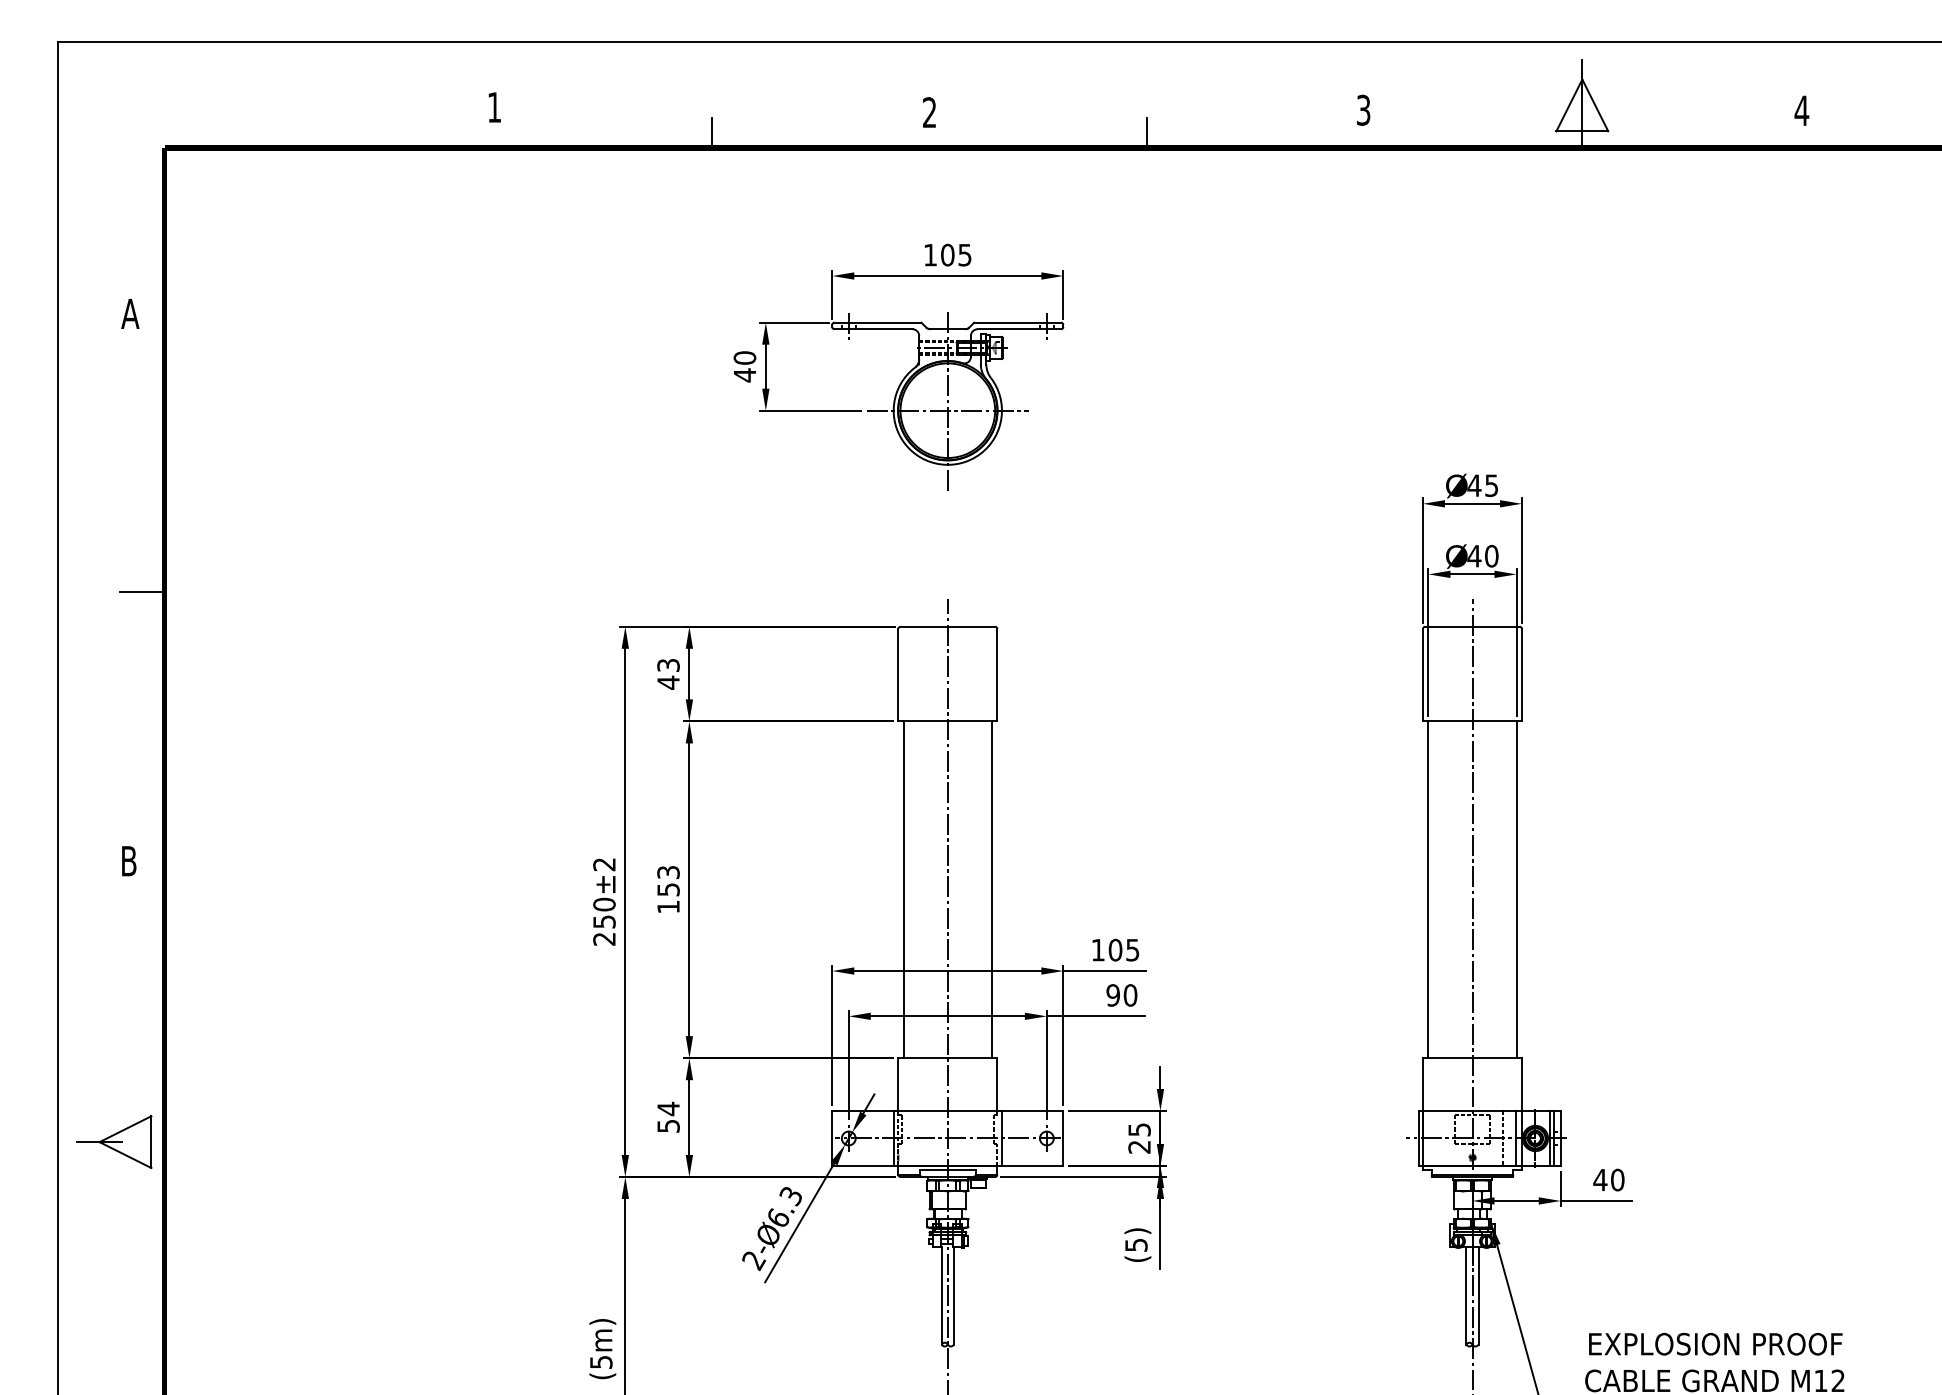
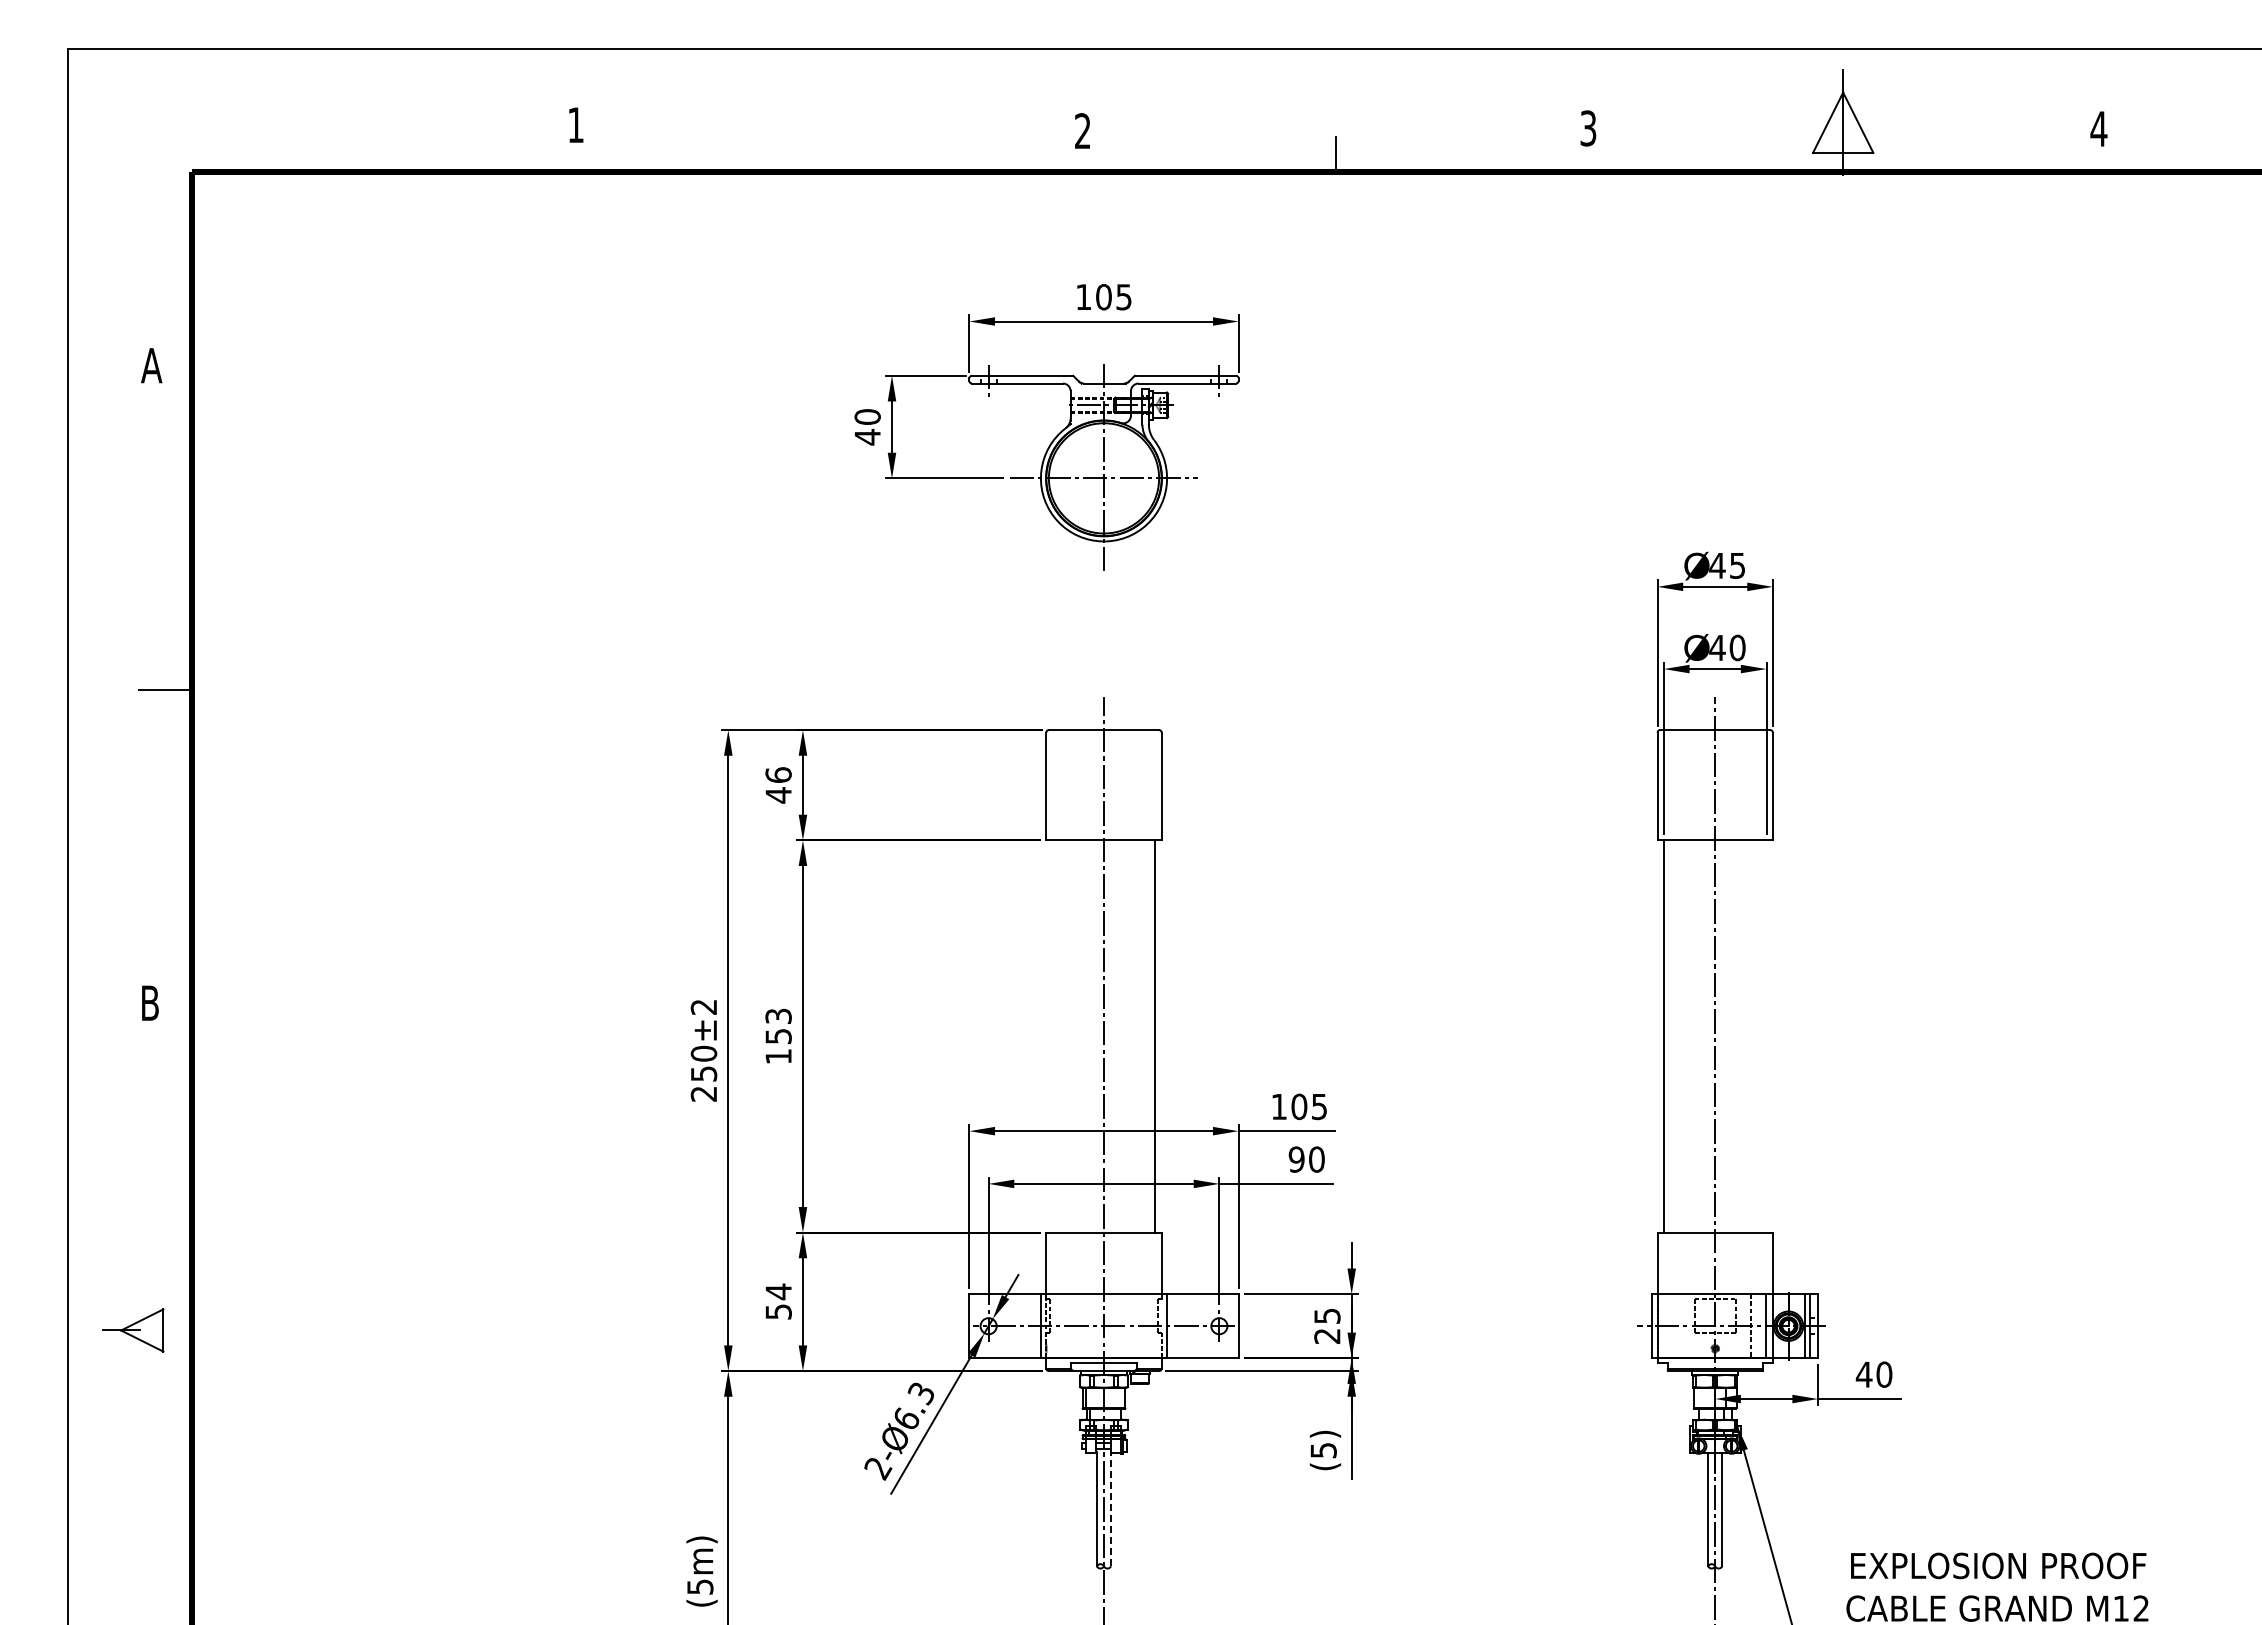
line: (711, 132) -> (828, 154), removed
text: (668, 664) -> (778, 774), 43 -> 46
line: (903, 889) -> (1052, 1036), removed
line: (1516, 889) -> (1766, 1036), removed
part: (114, 1142) -> (133, 1330), size x0.7
line: (954, 1295) -> (1111, 1509), solid -> dashed

